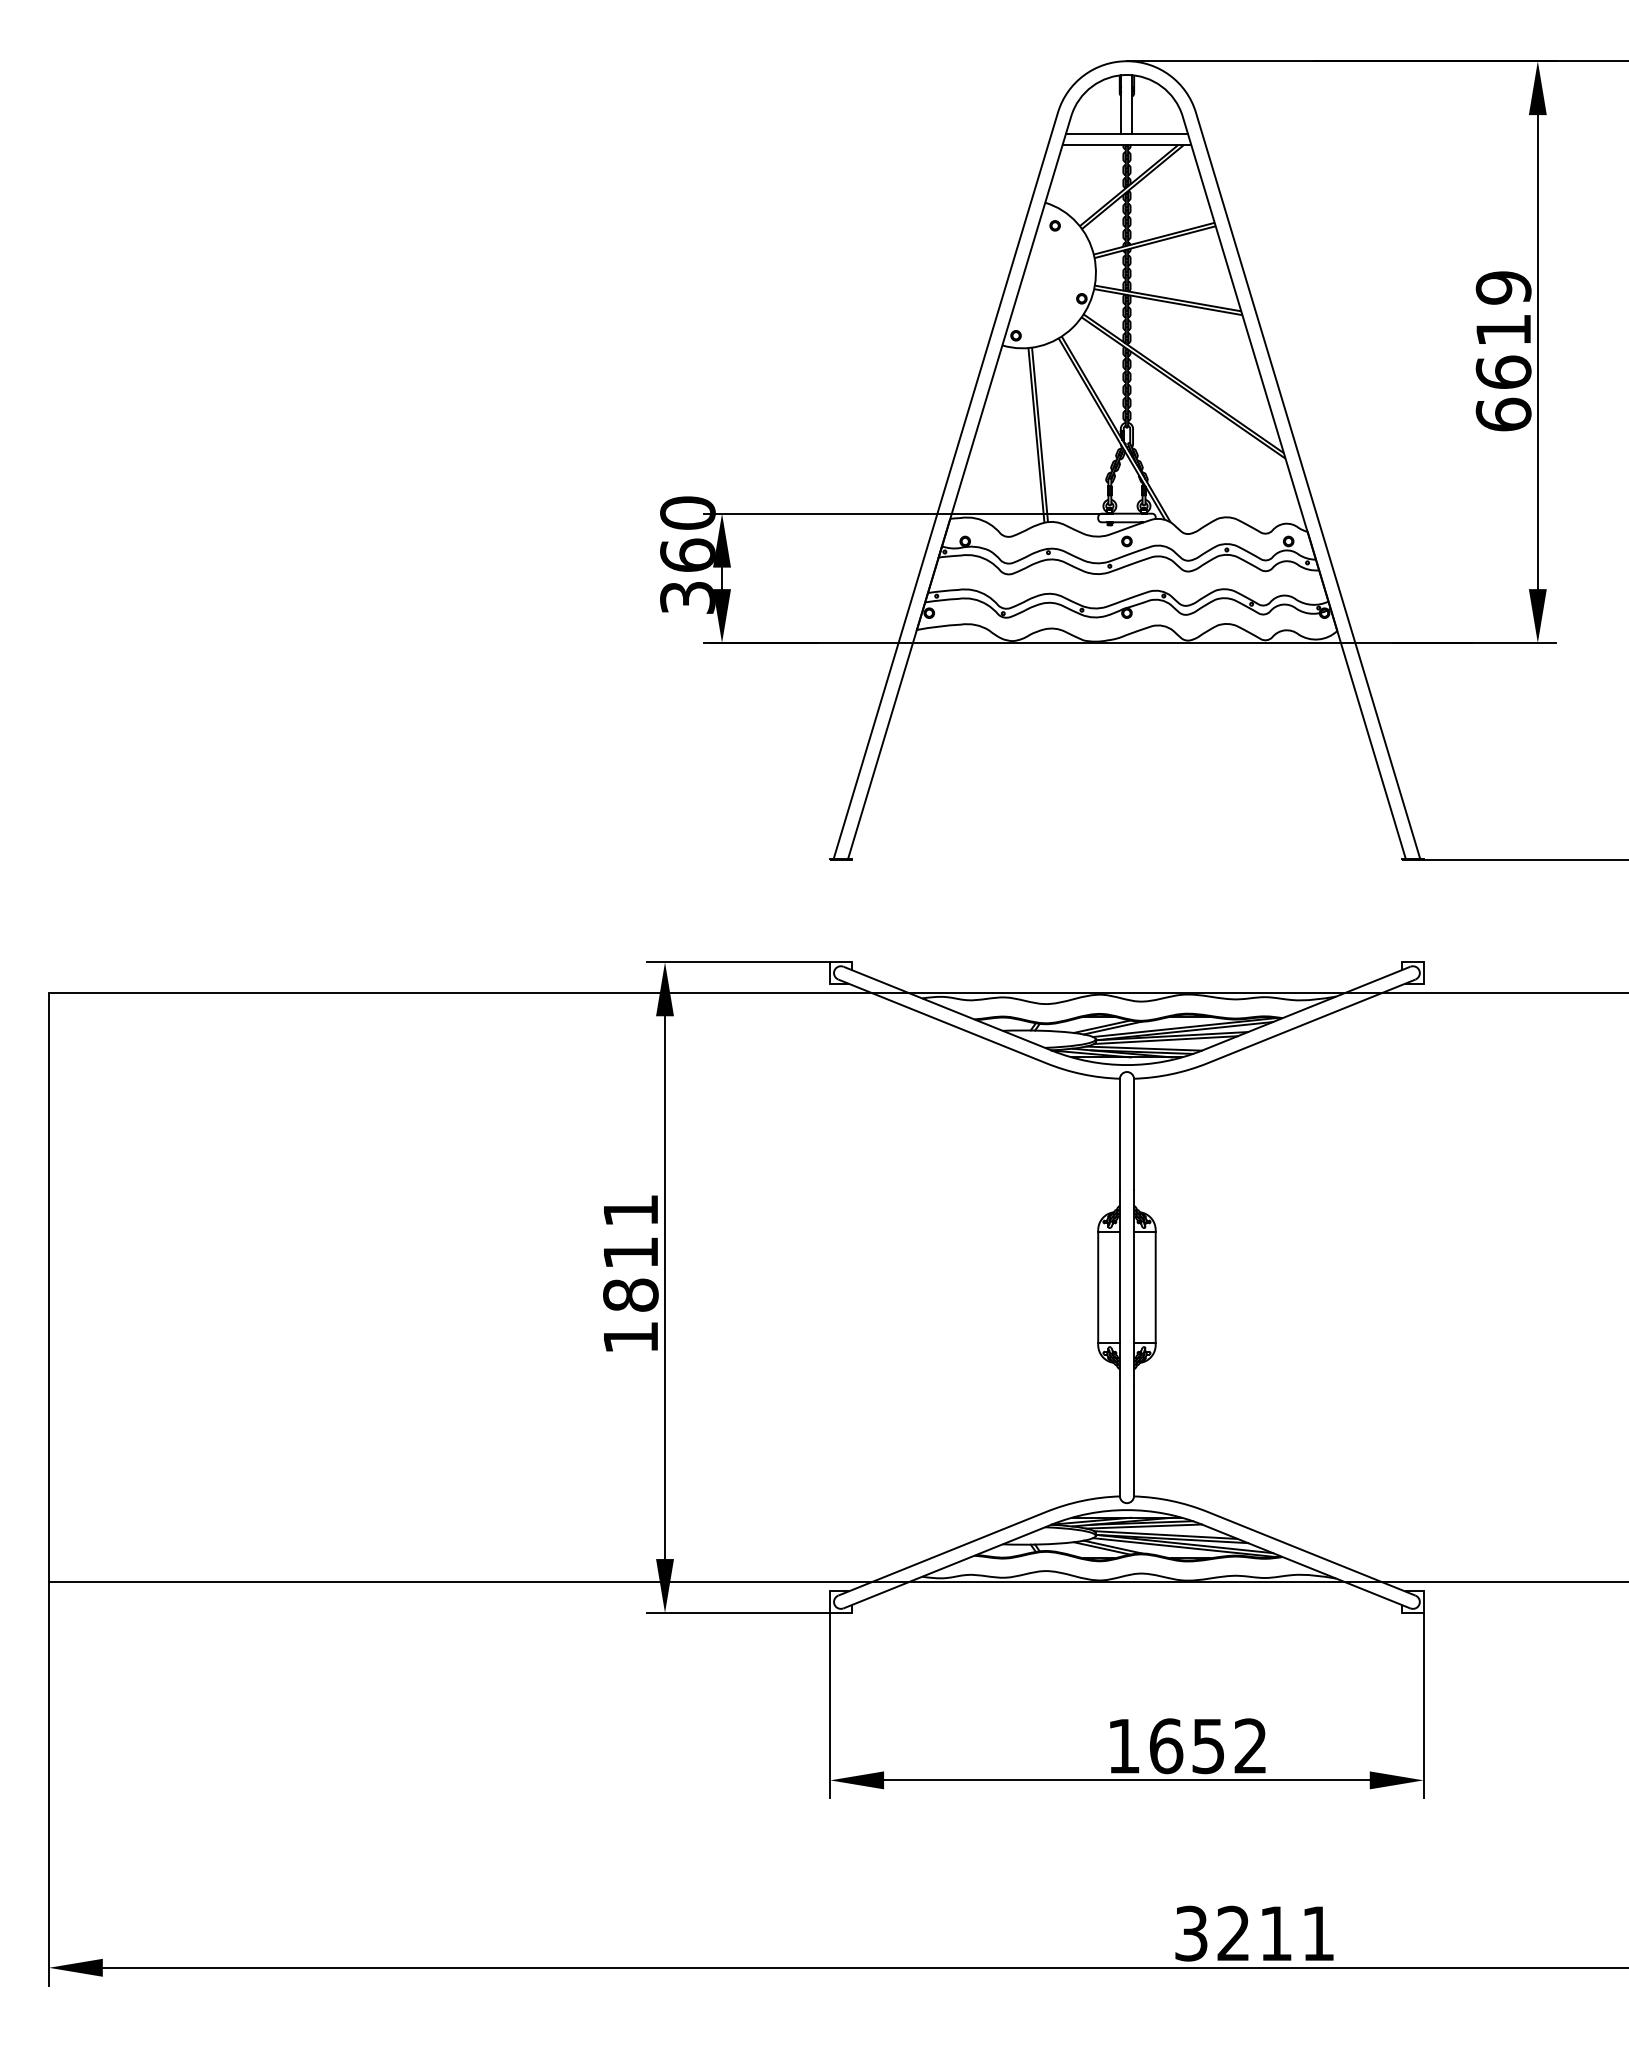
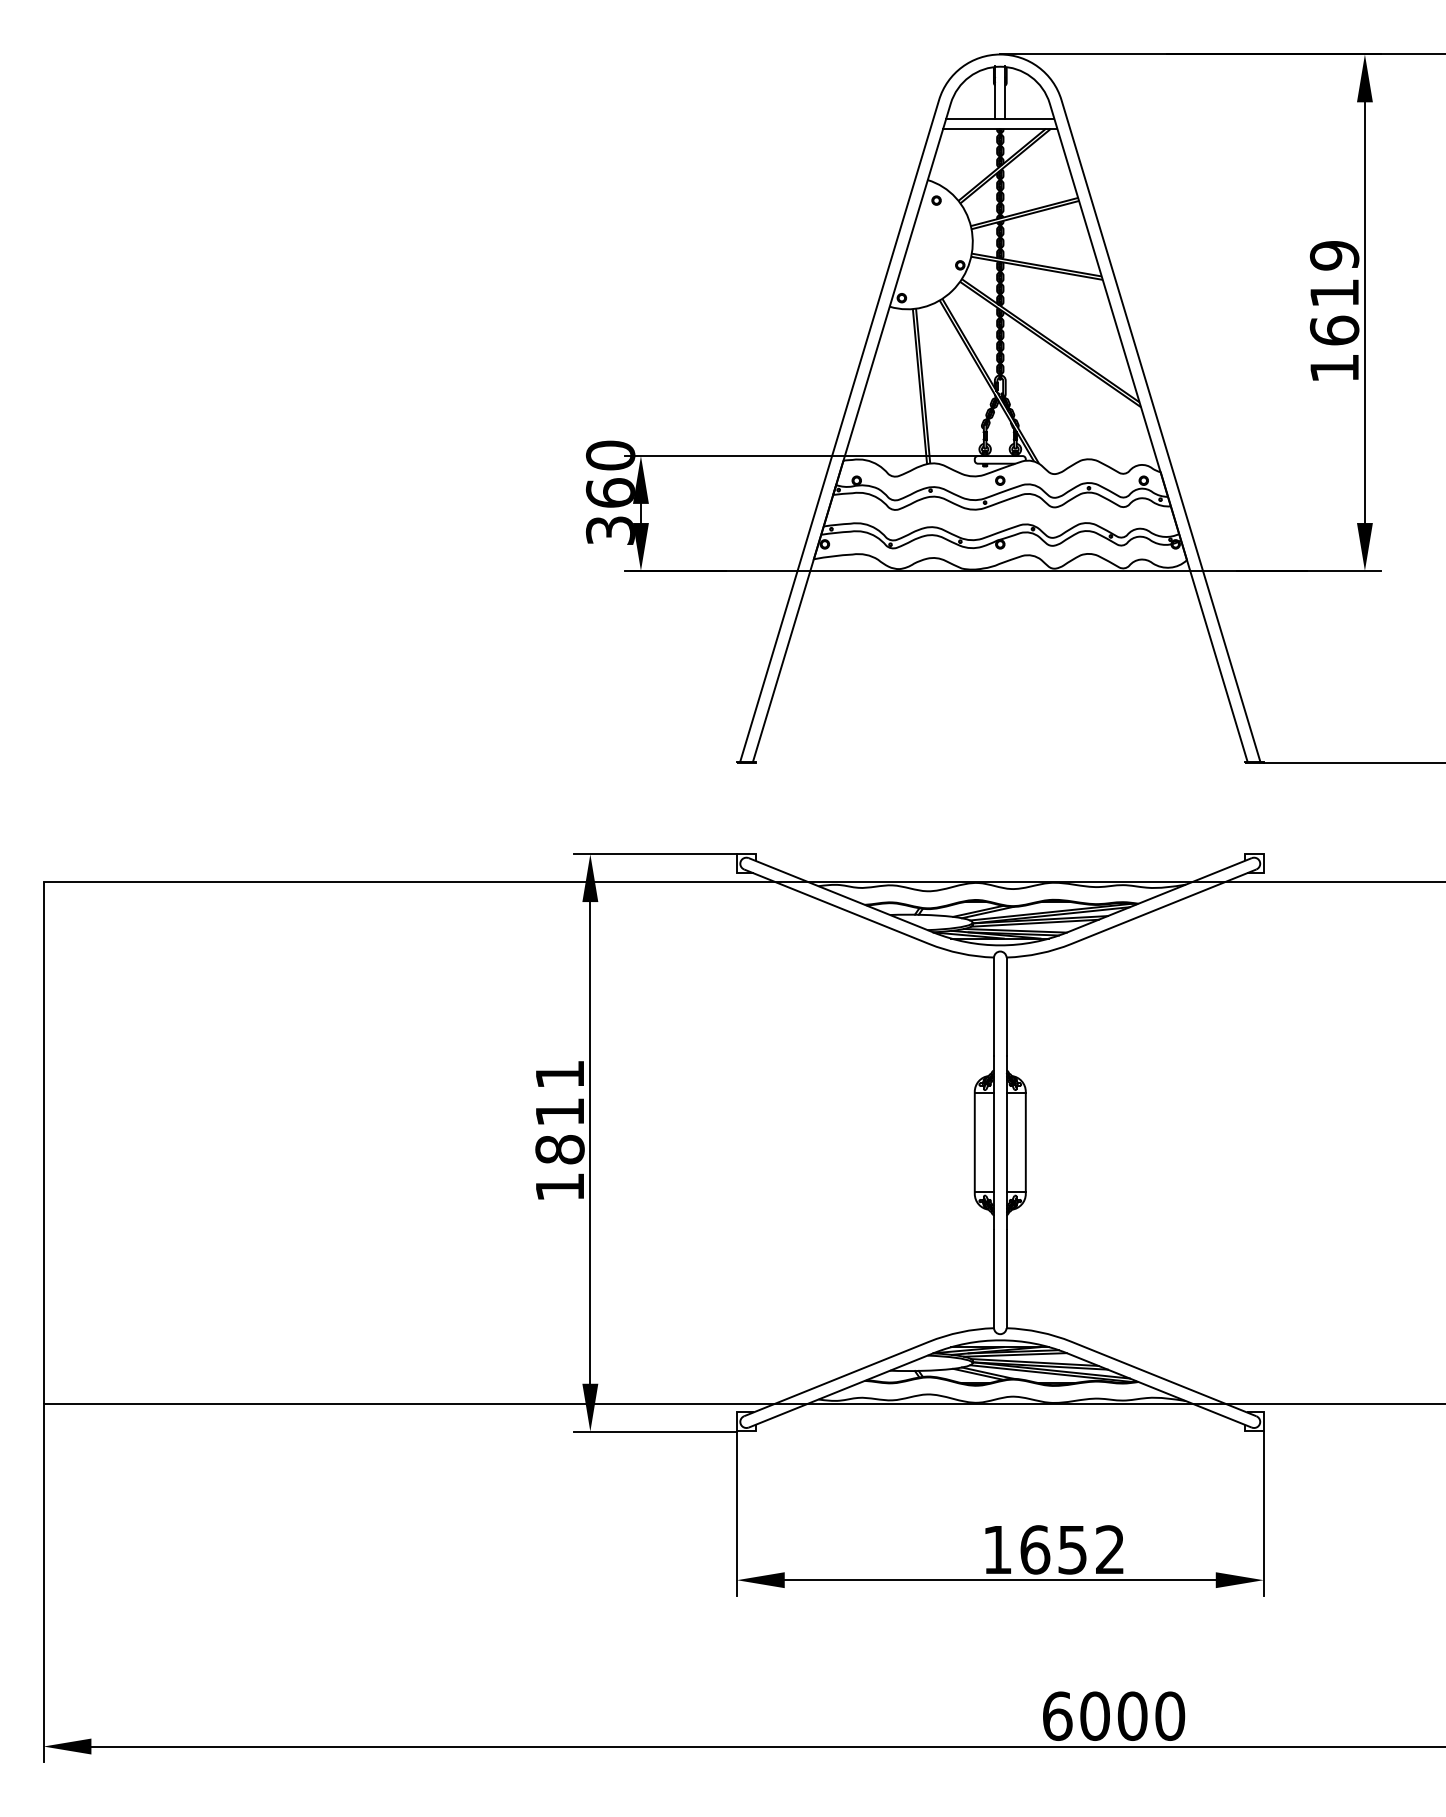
text: (1503, 413) -> (1334, 367), 6619 -> 1619
text: (1255, 1932) -> (1114, 1715), 3211 -> 6000

